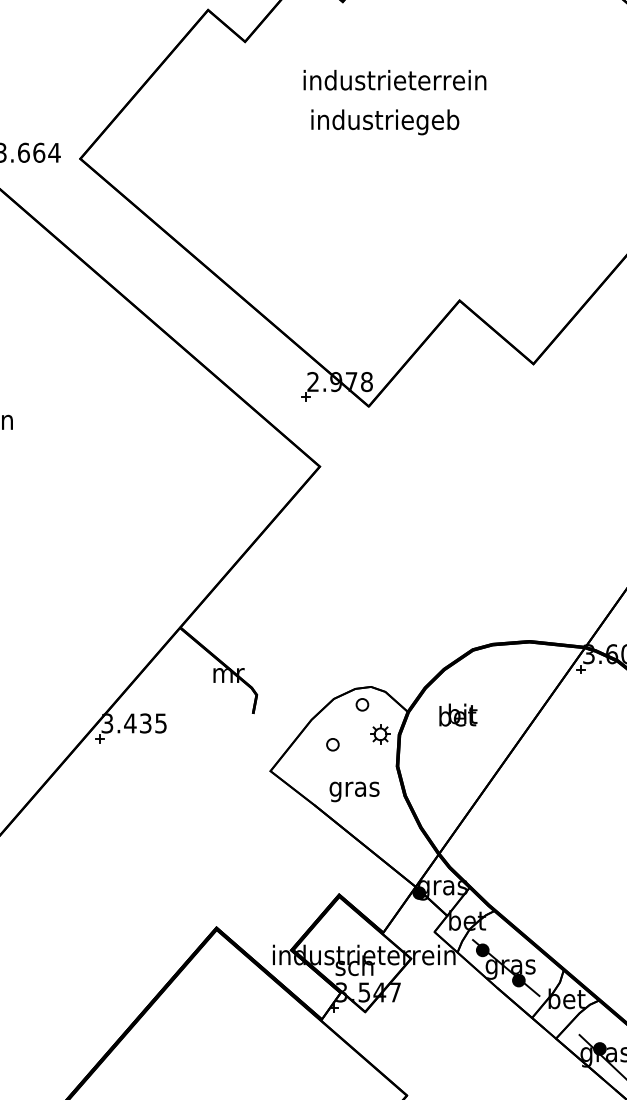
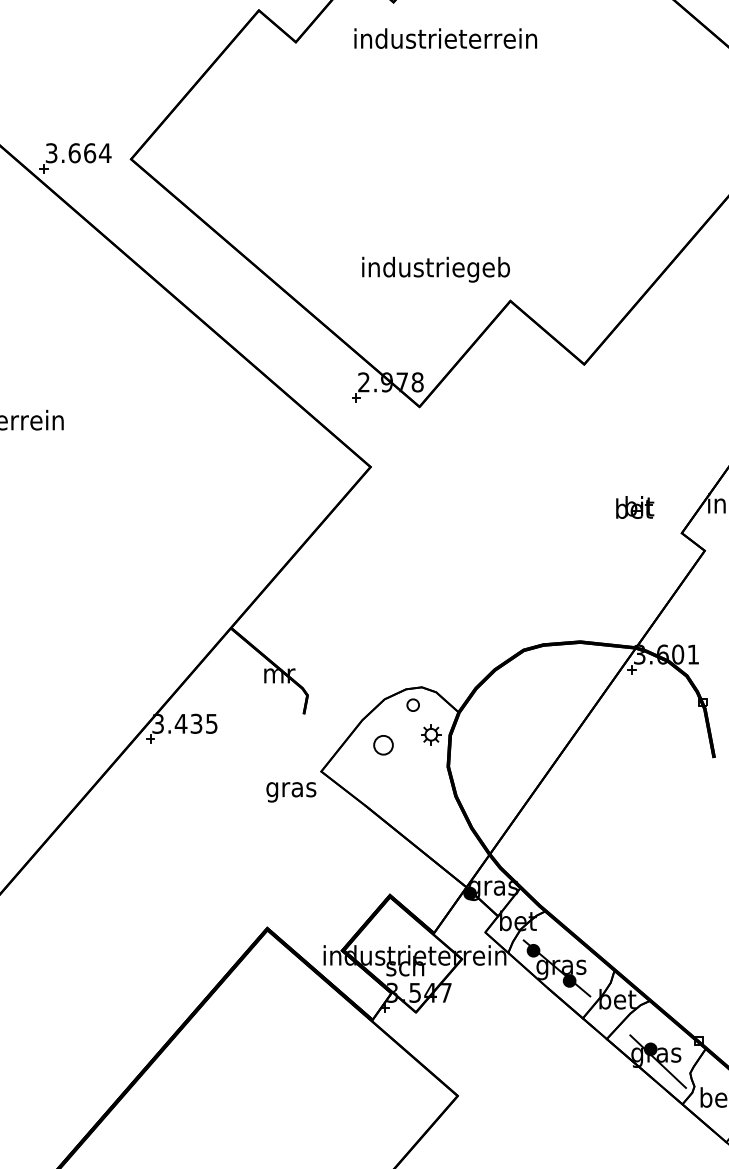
text: (394, 80) -> (445, 38), moved
text: (384, 122) -> (435, 269), moved
text: (458, 715) -> (635, 507), moved
part: (332, 744) -> (383, 744), size x1.6
text: (354, 792) -> (291, 792), moved

